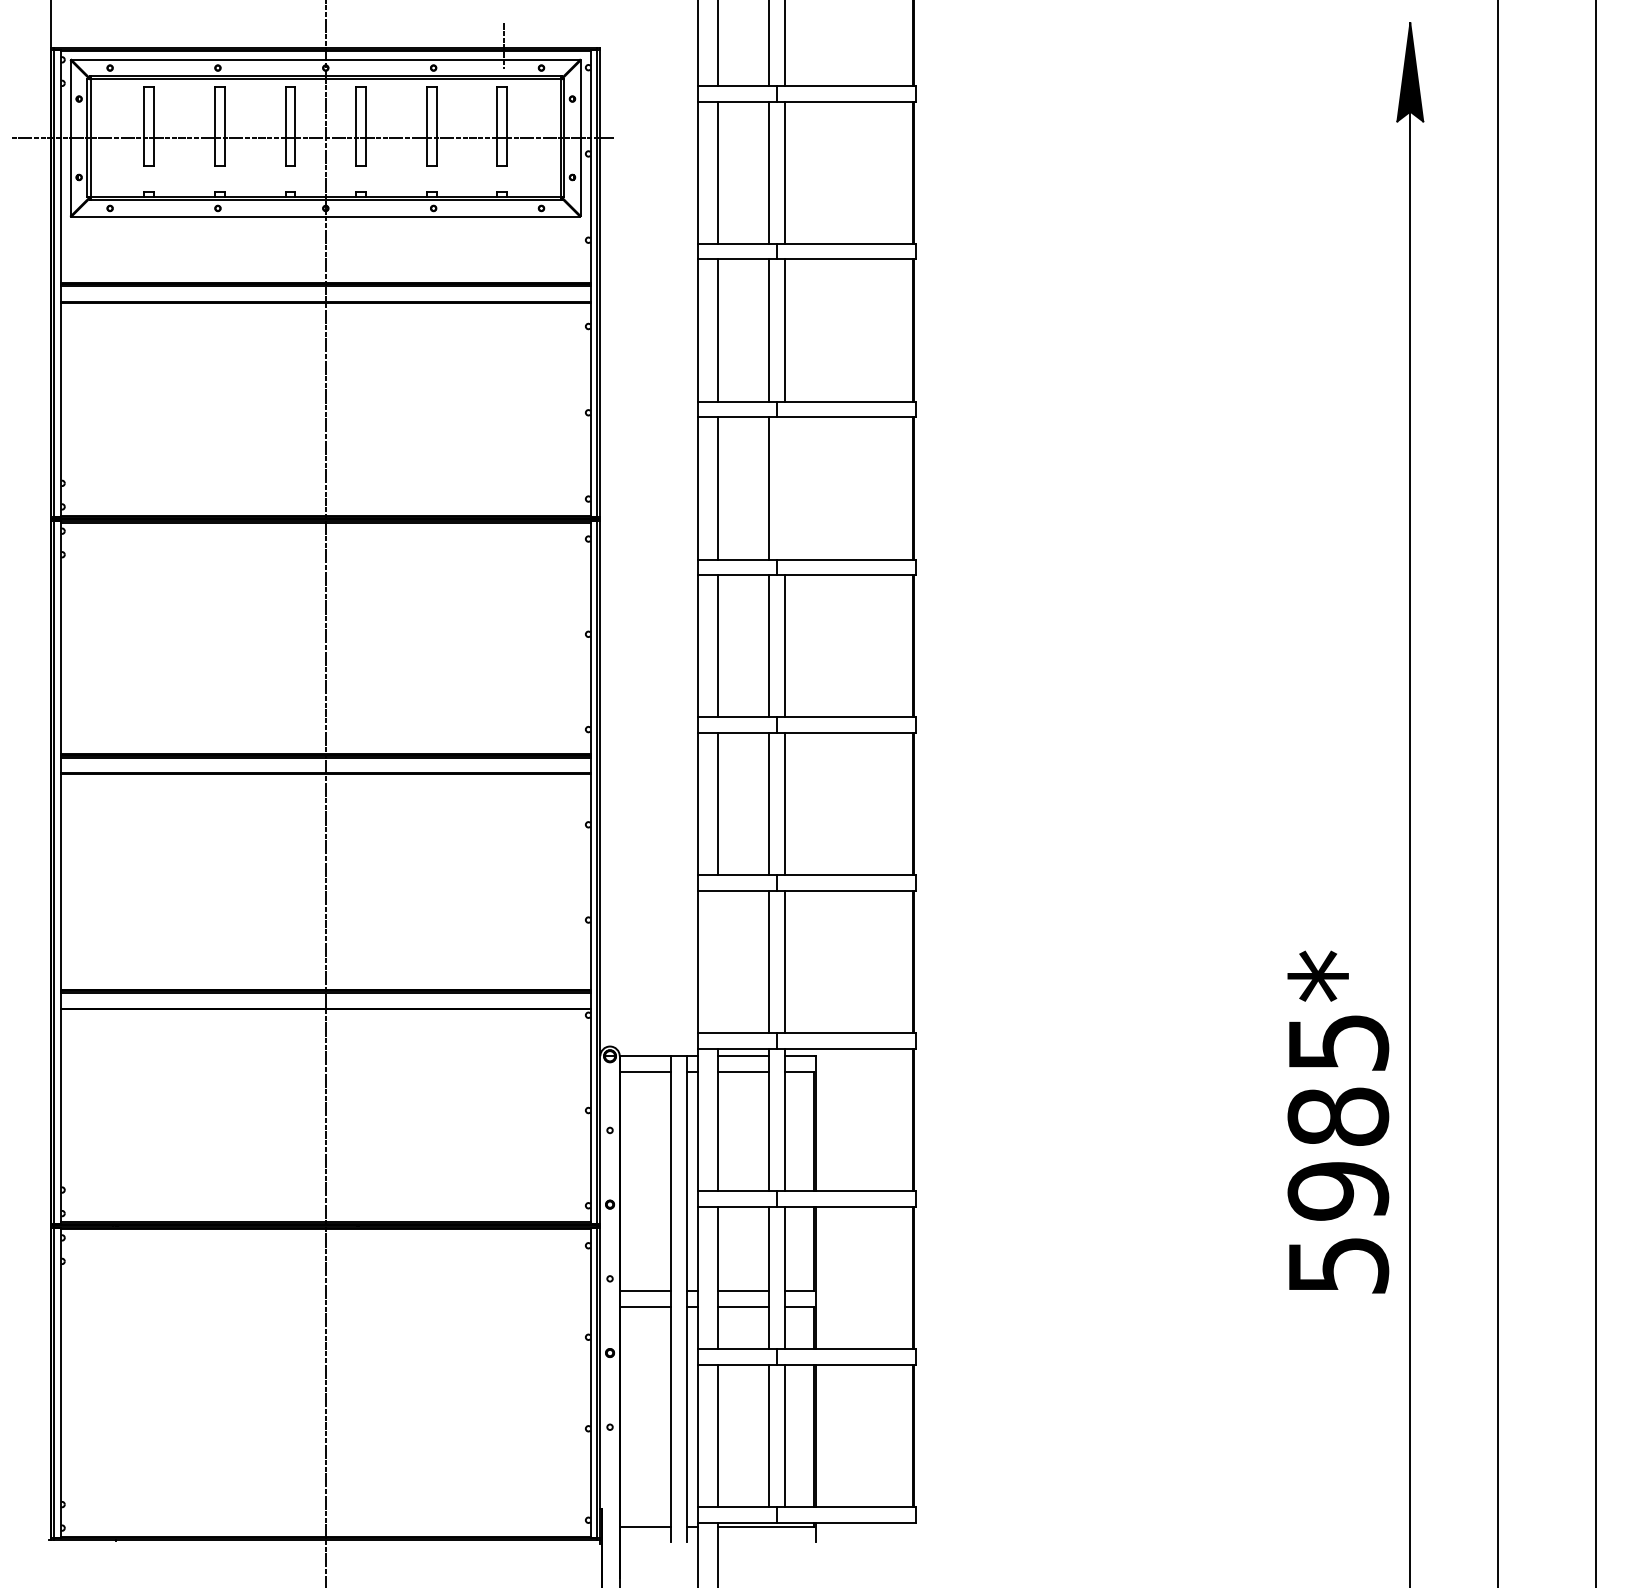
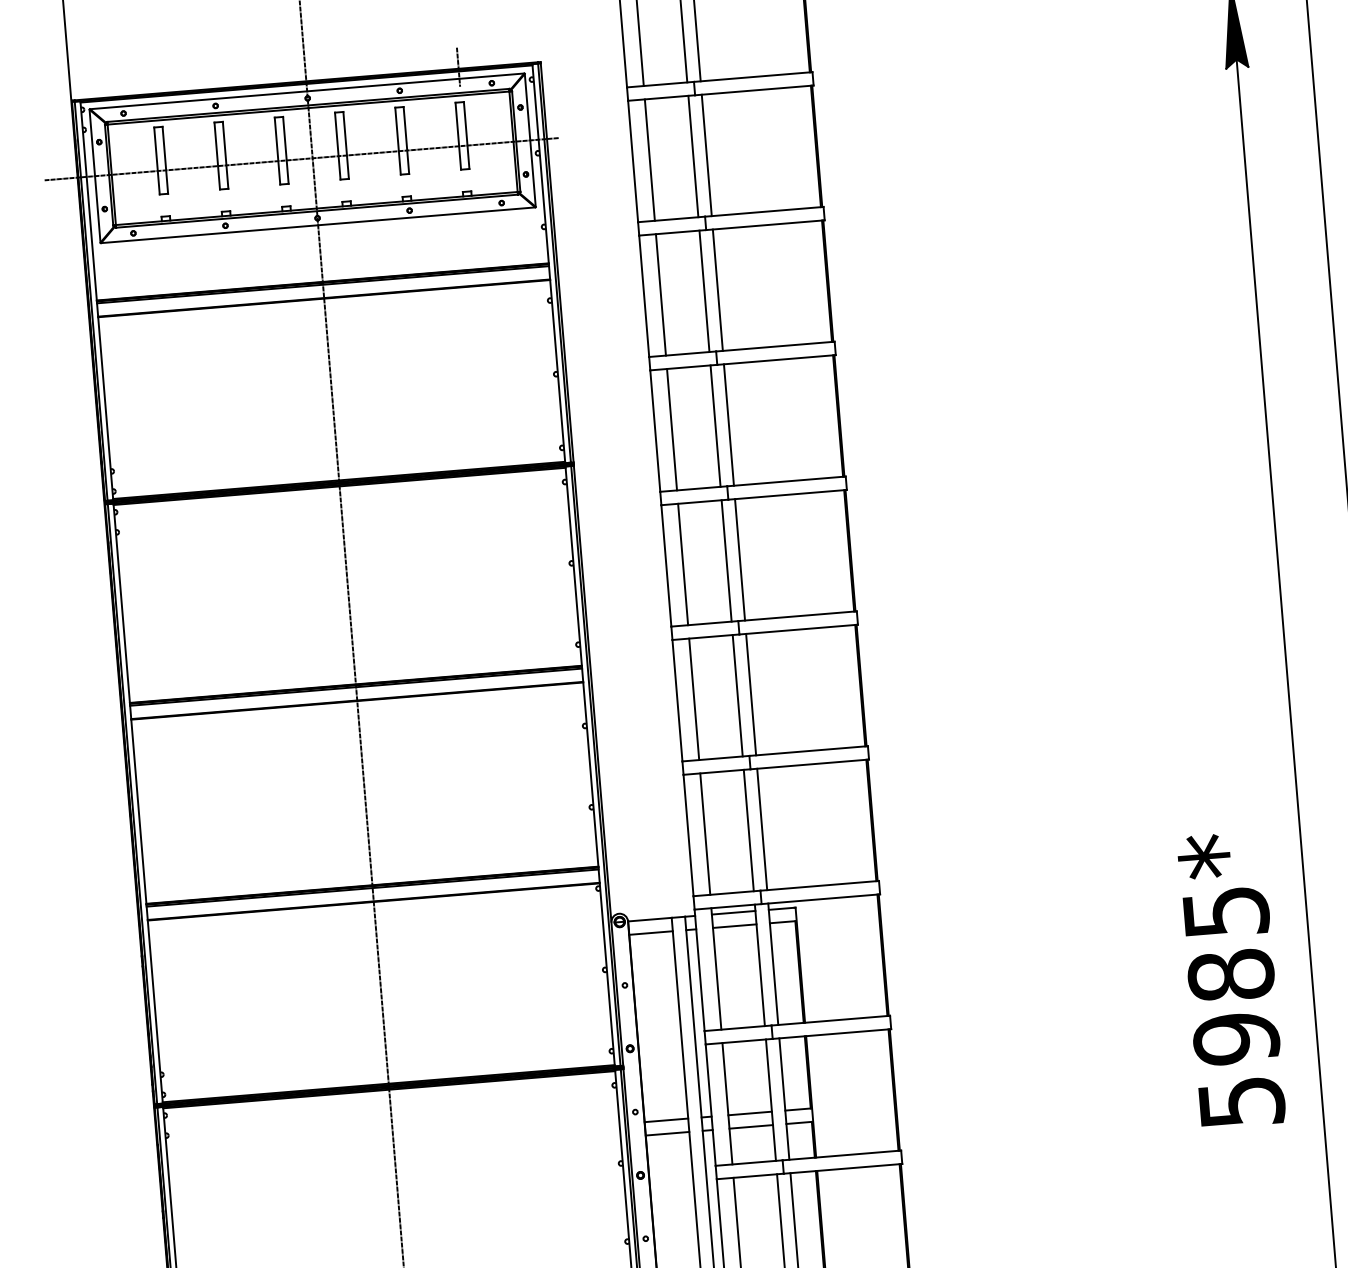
line: (784, 488) -> (728, 425), added
line: (717, 962) -> (704, 834), added
text: (1338, 1121) -> (1231, 979), moved

